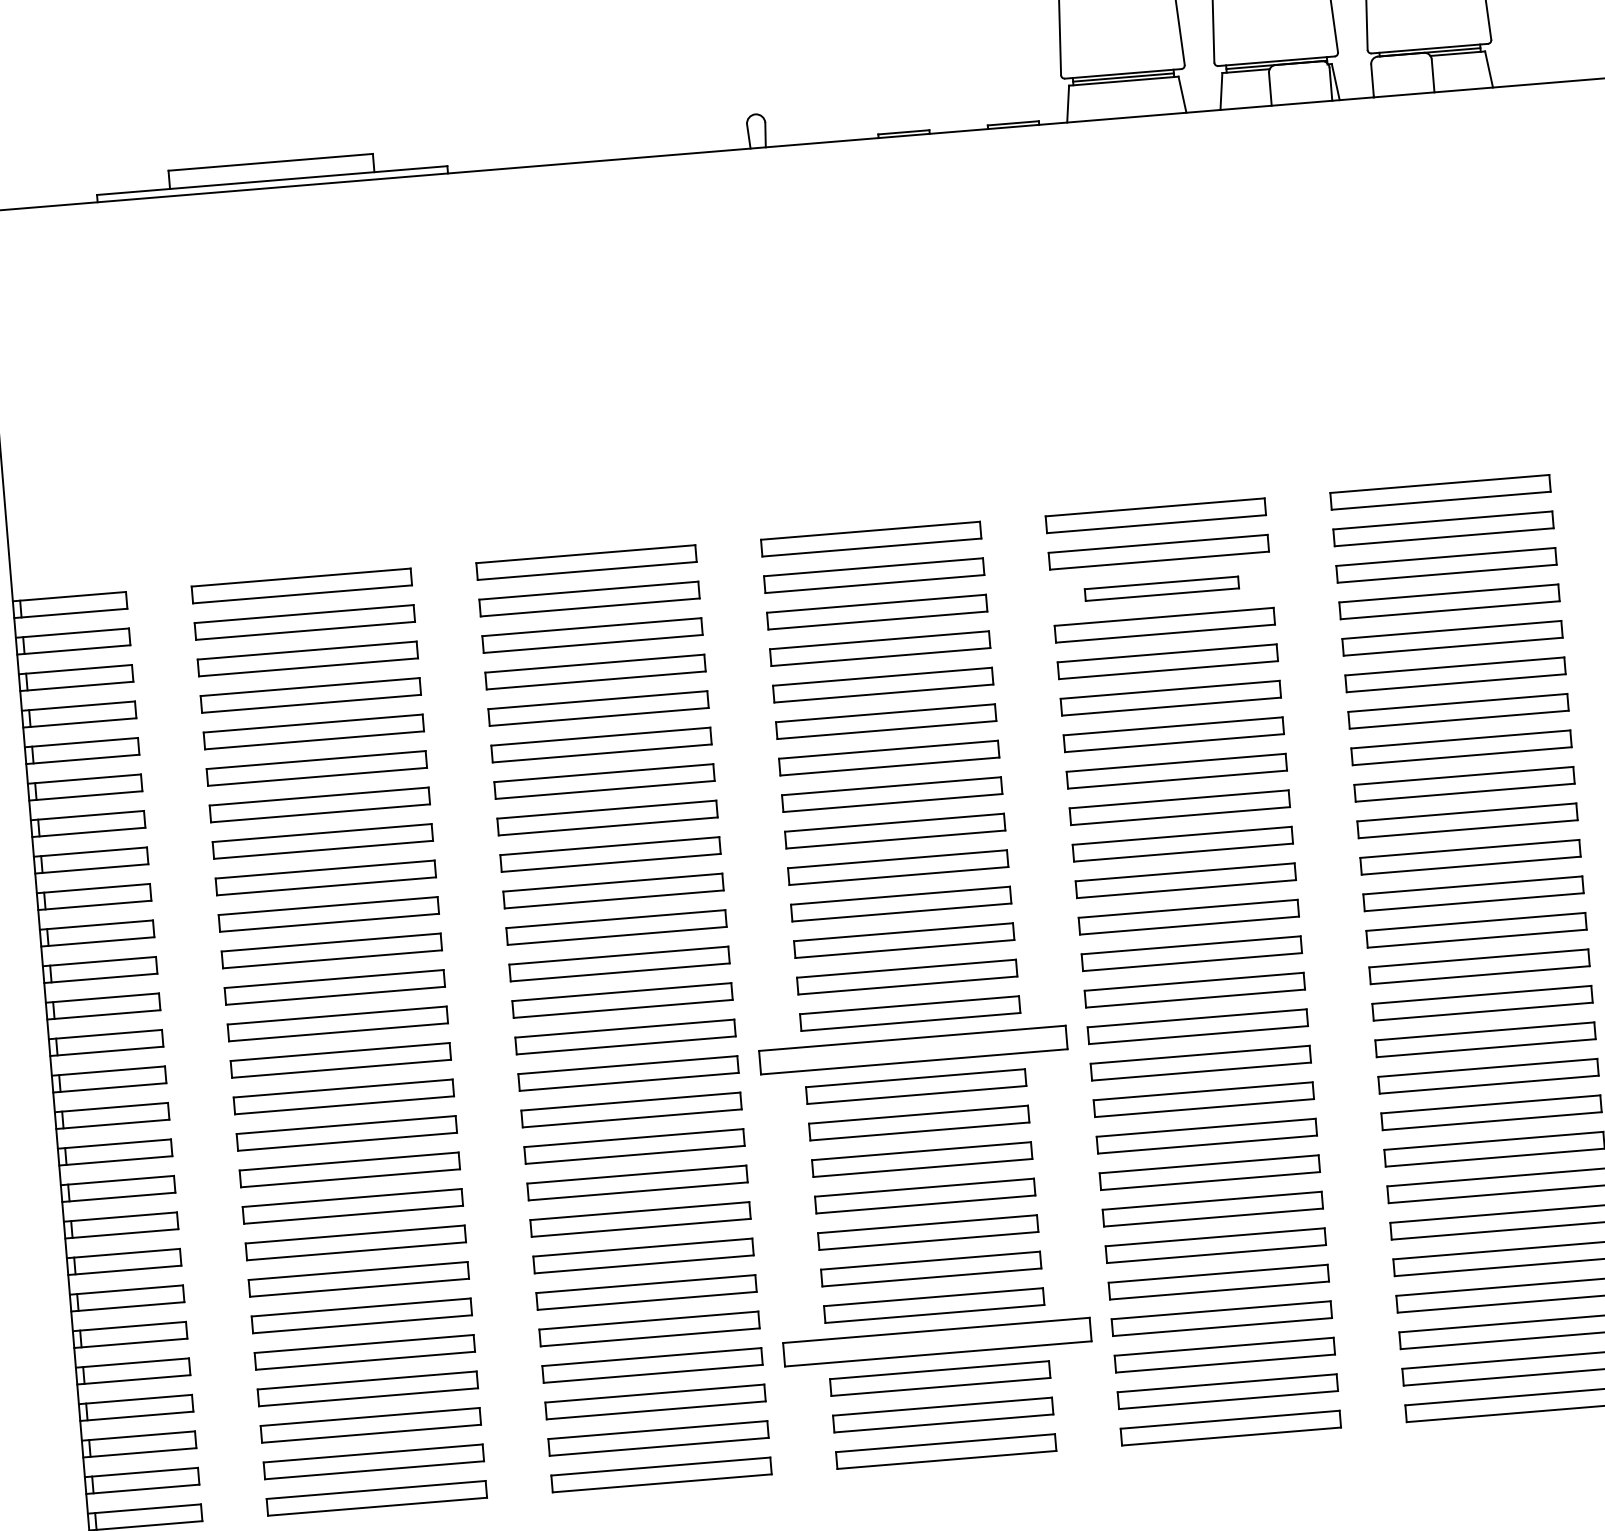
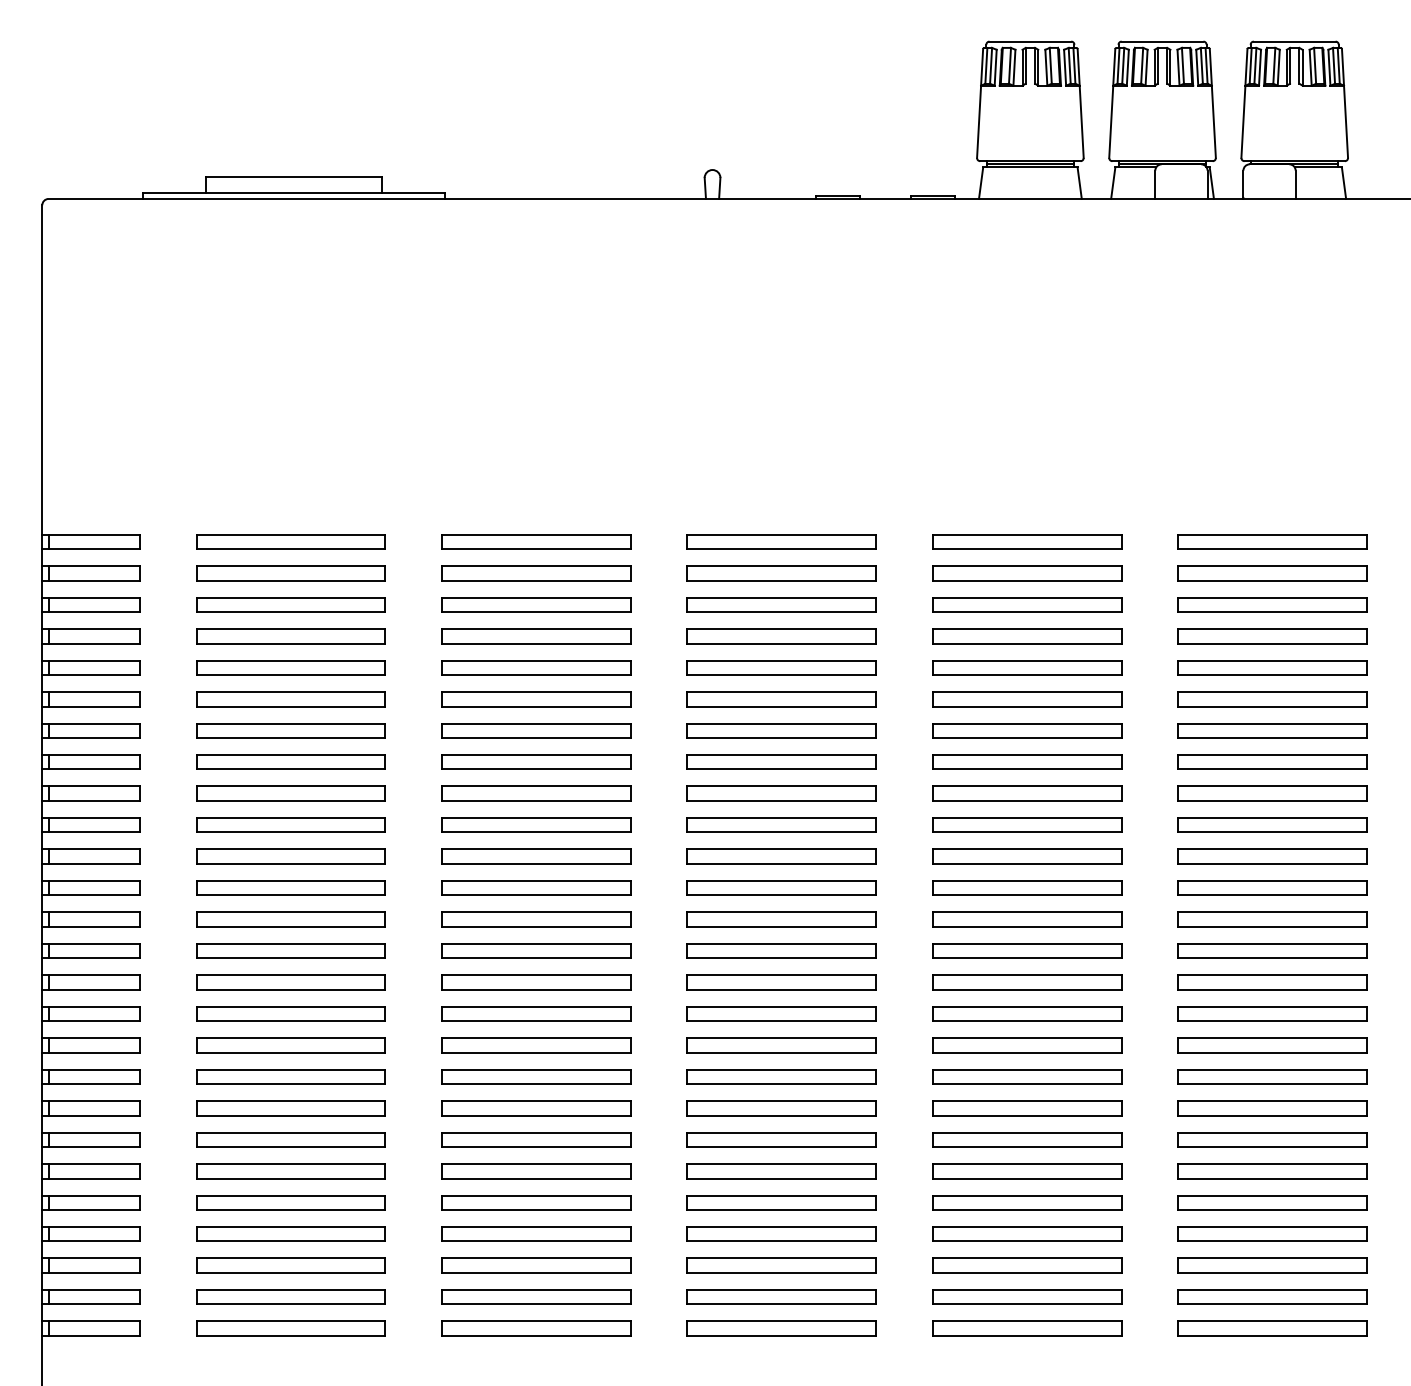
part: (1162, 588) -> (1027, 604), size x1.43
part: (912, 1050) -> (781, 982), size x0.71
part: (936, 1341) -> (781, 1233), size x0.71

